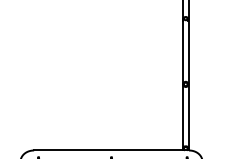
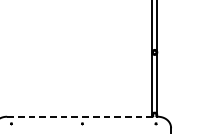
line: (112, 150) -> (83, 116), solid -> dashed

